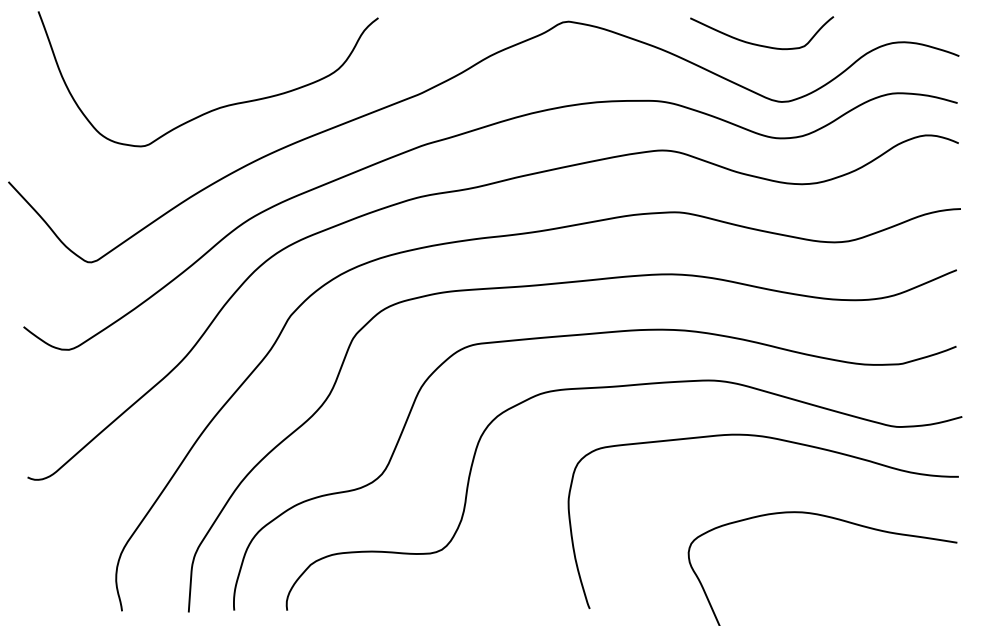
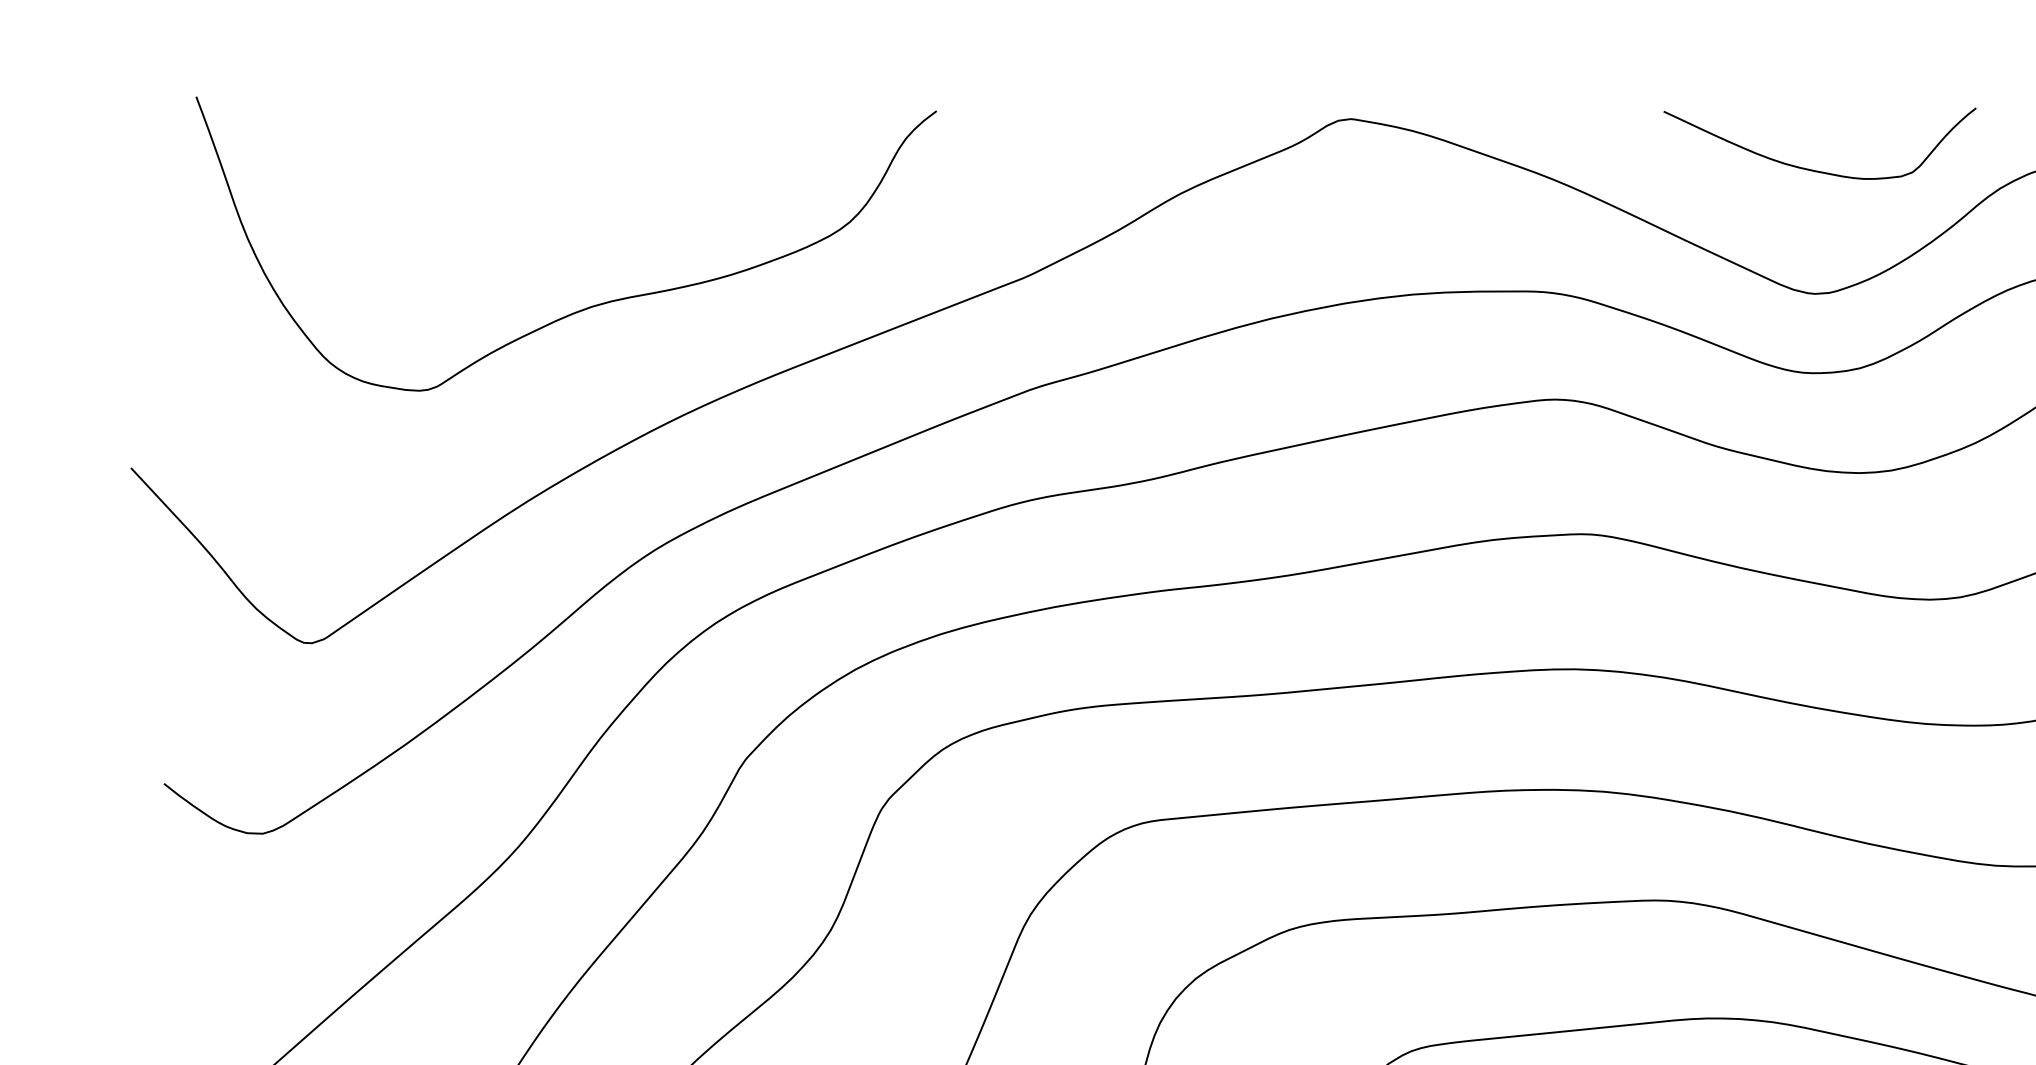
curve: (760, 44) -> (1816, 168), moved

